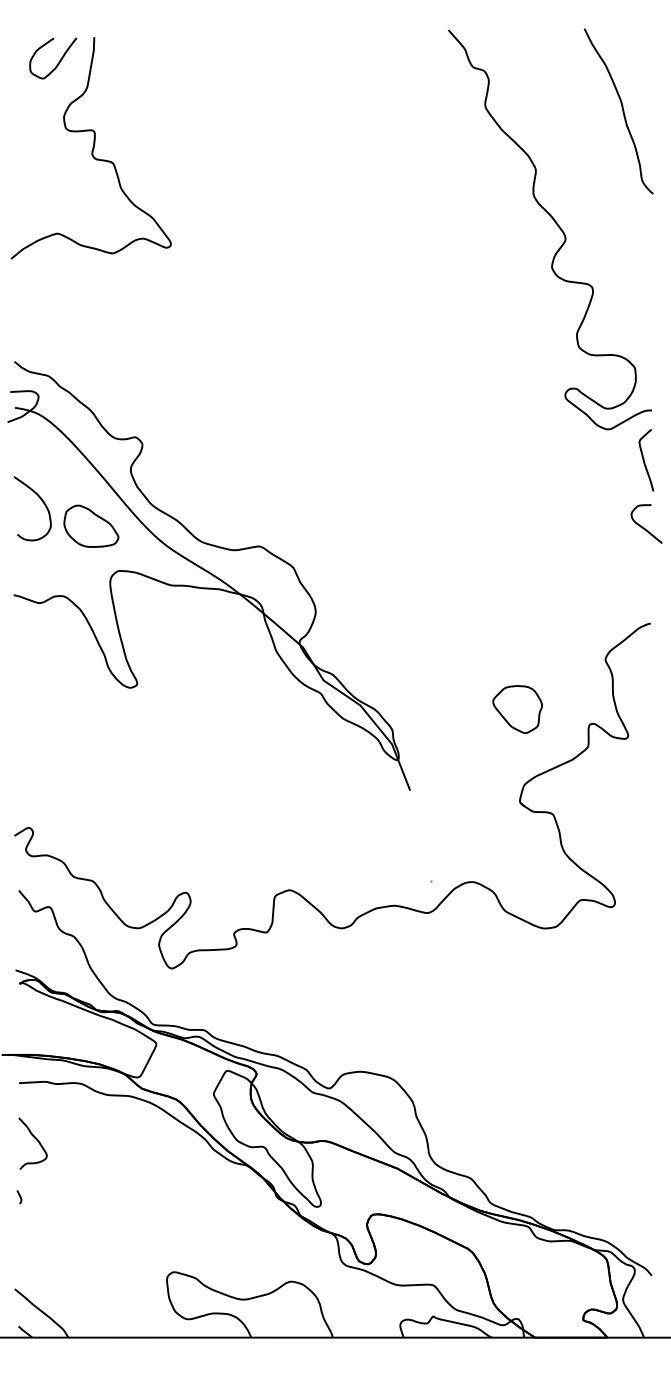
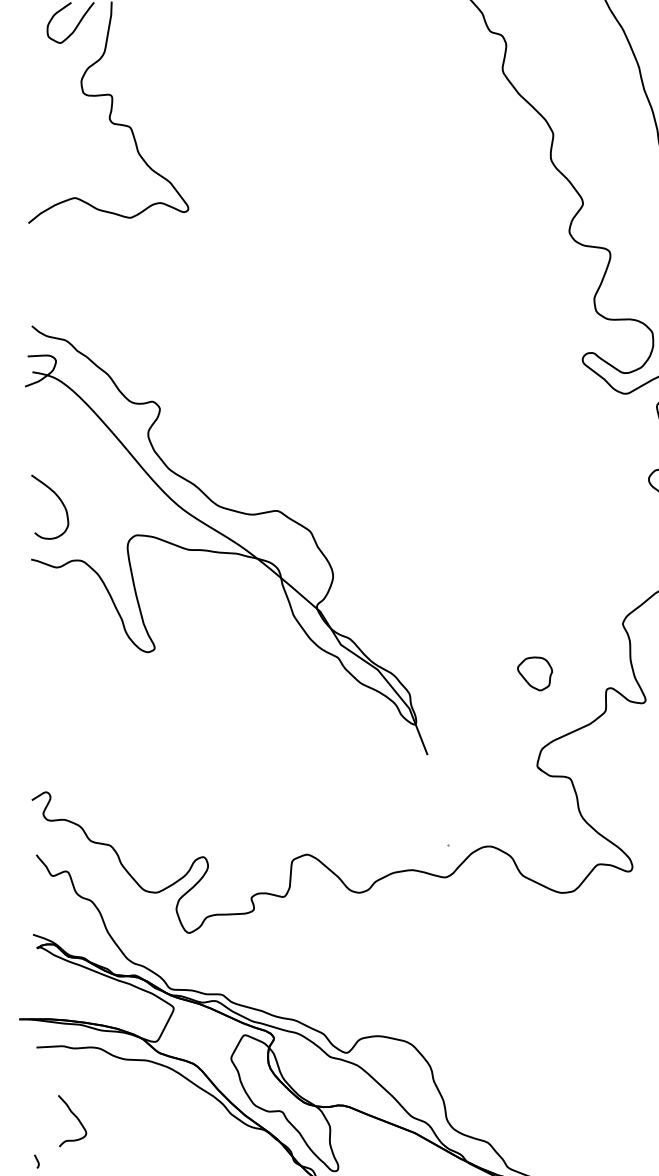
curve: (42, 502) -> (59, 500), moved
part: (91, 525) -> (108, 489), removed
part: (517, 709) -> (534, 673), size x0.7
curve: (35, 1139) -> (74, 1116), moved

